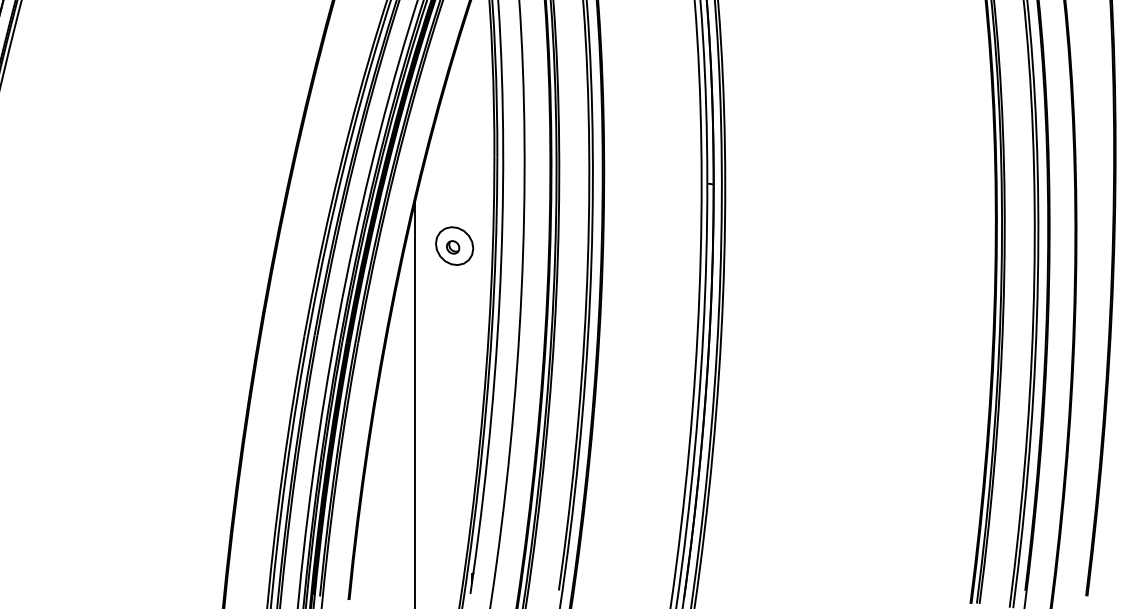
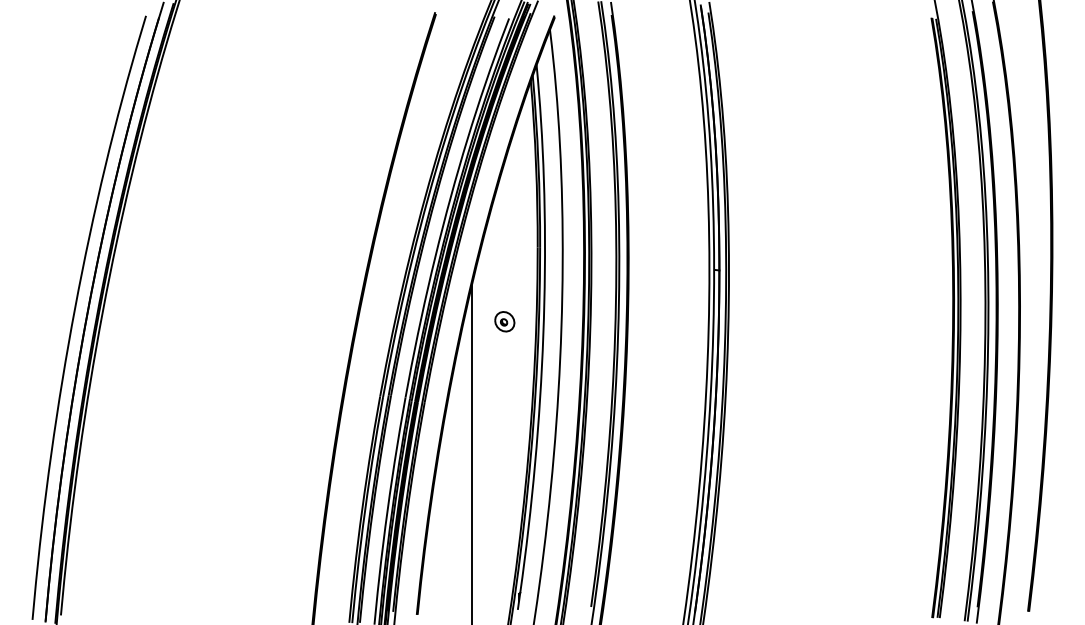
part: (454, 245) -> (504, 321), size x0.62

